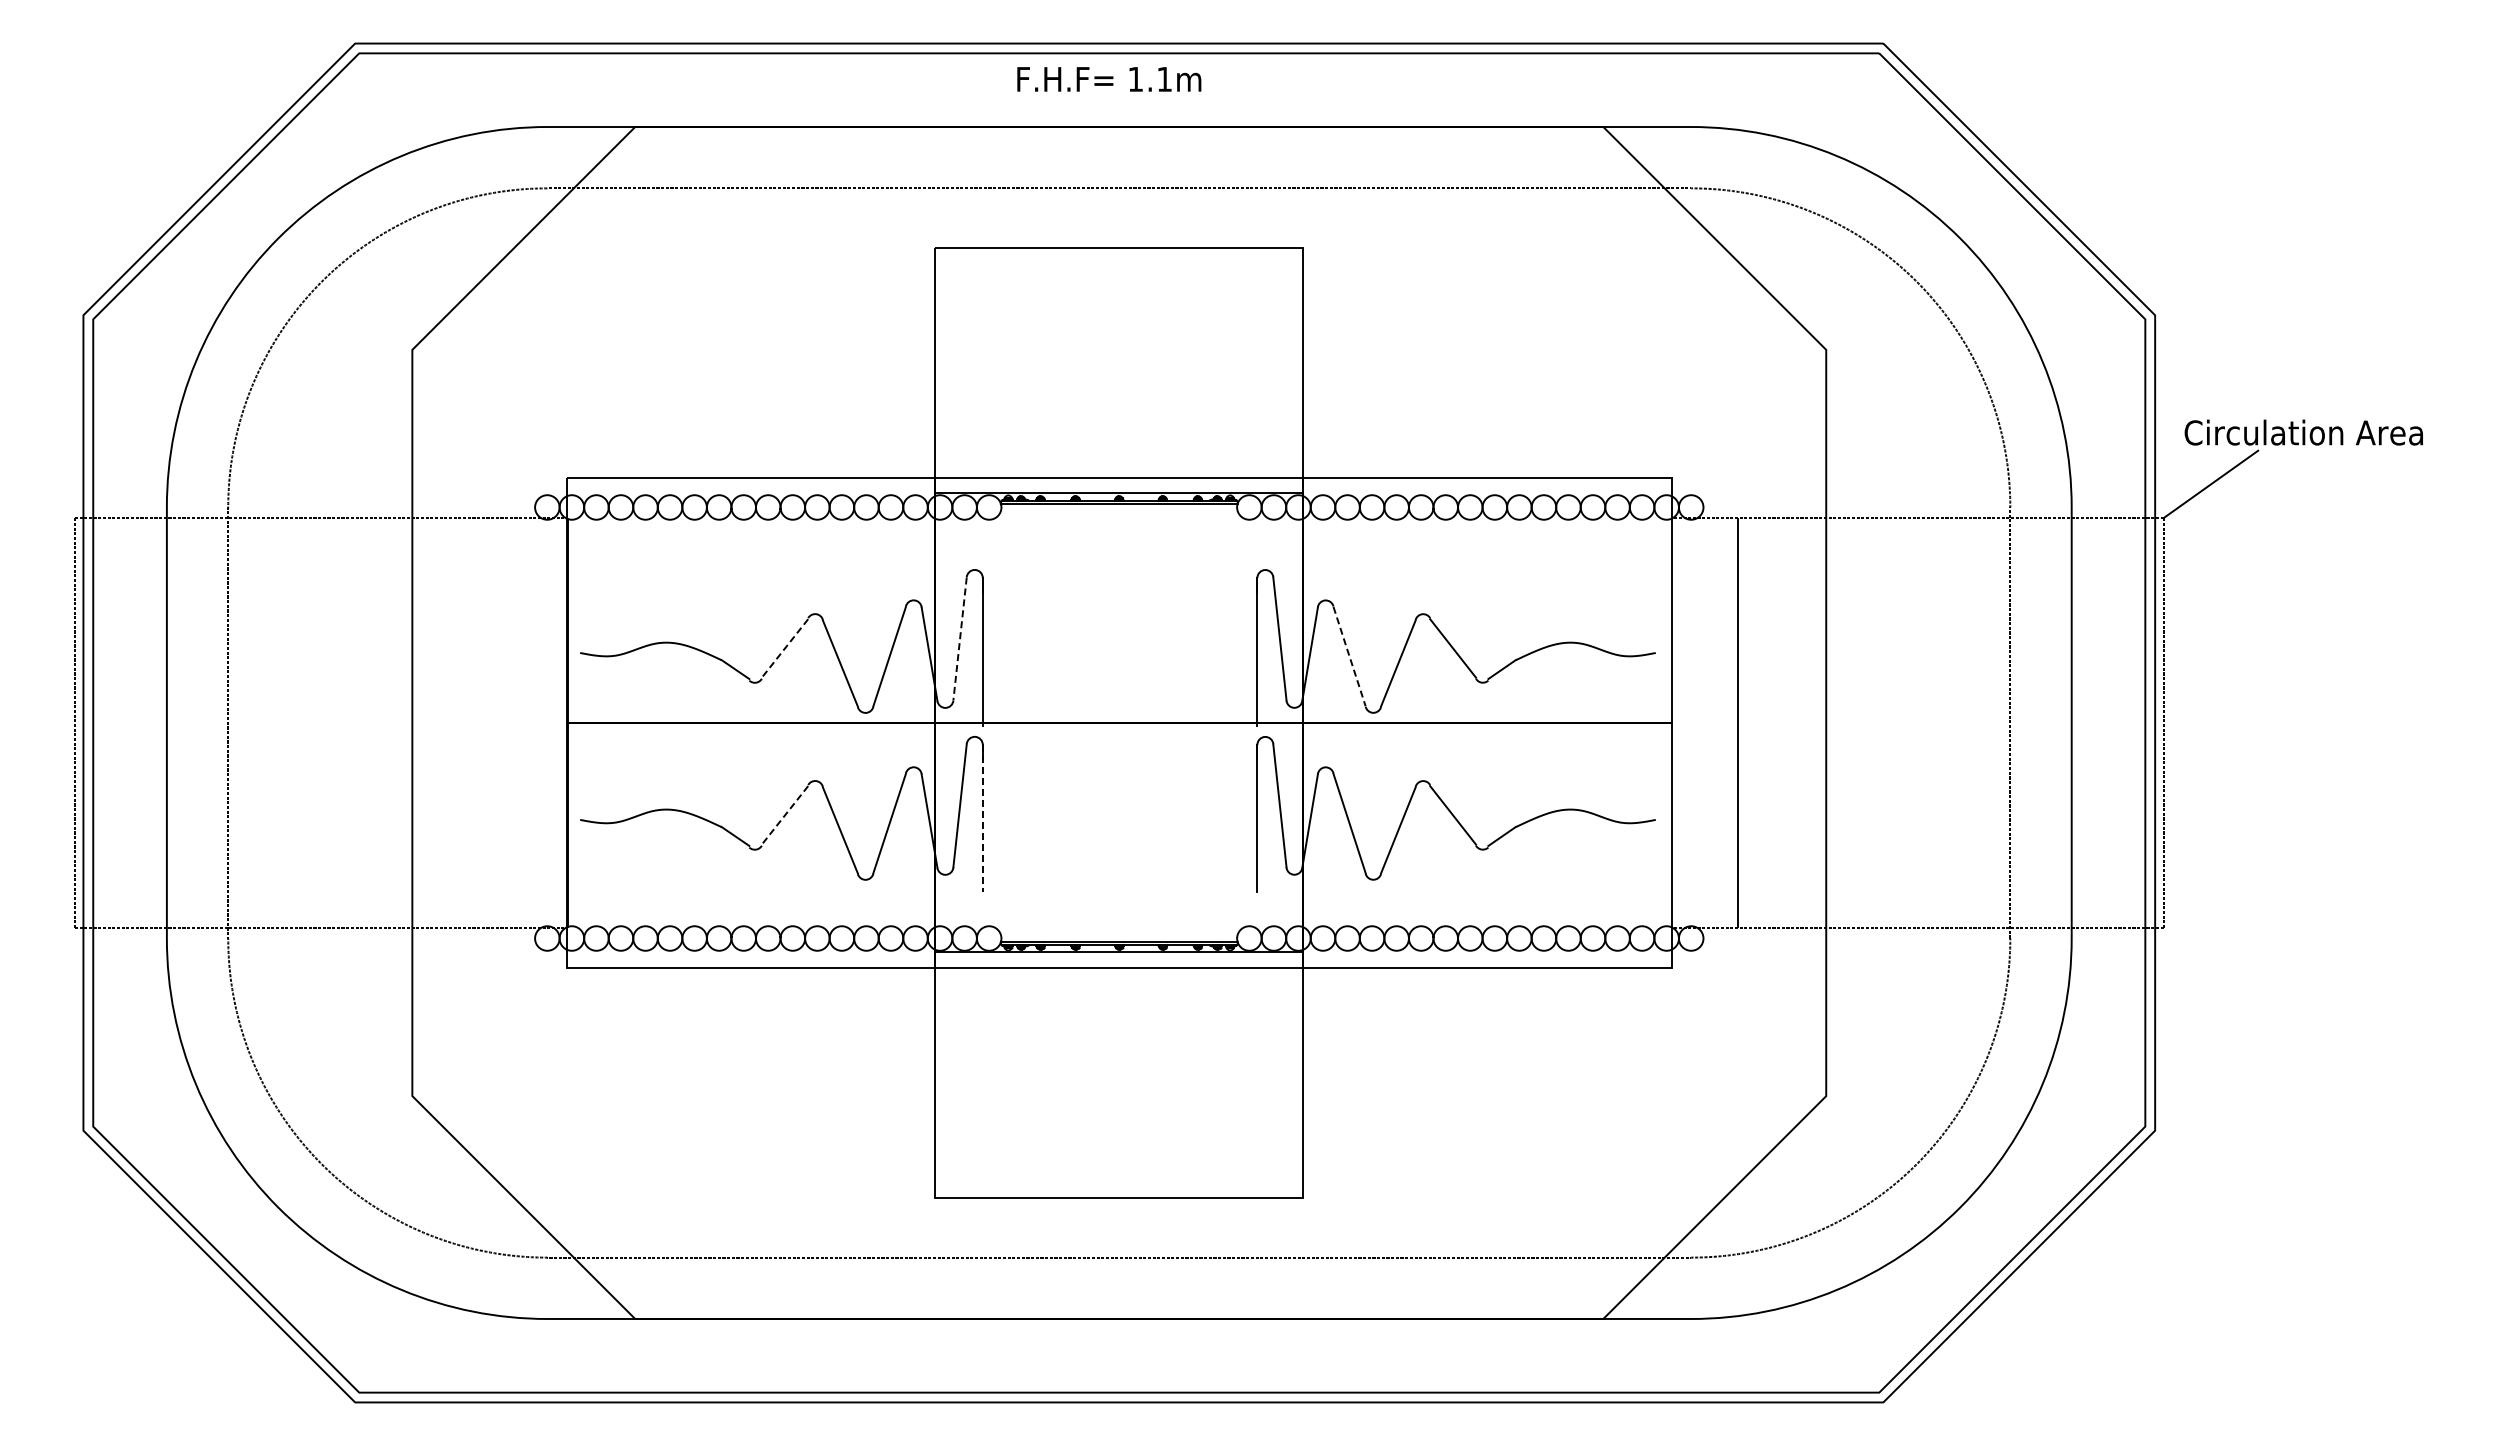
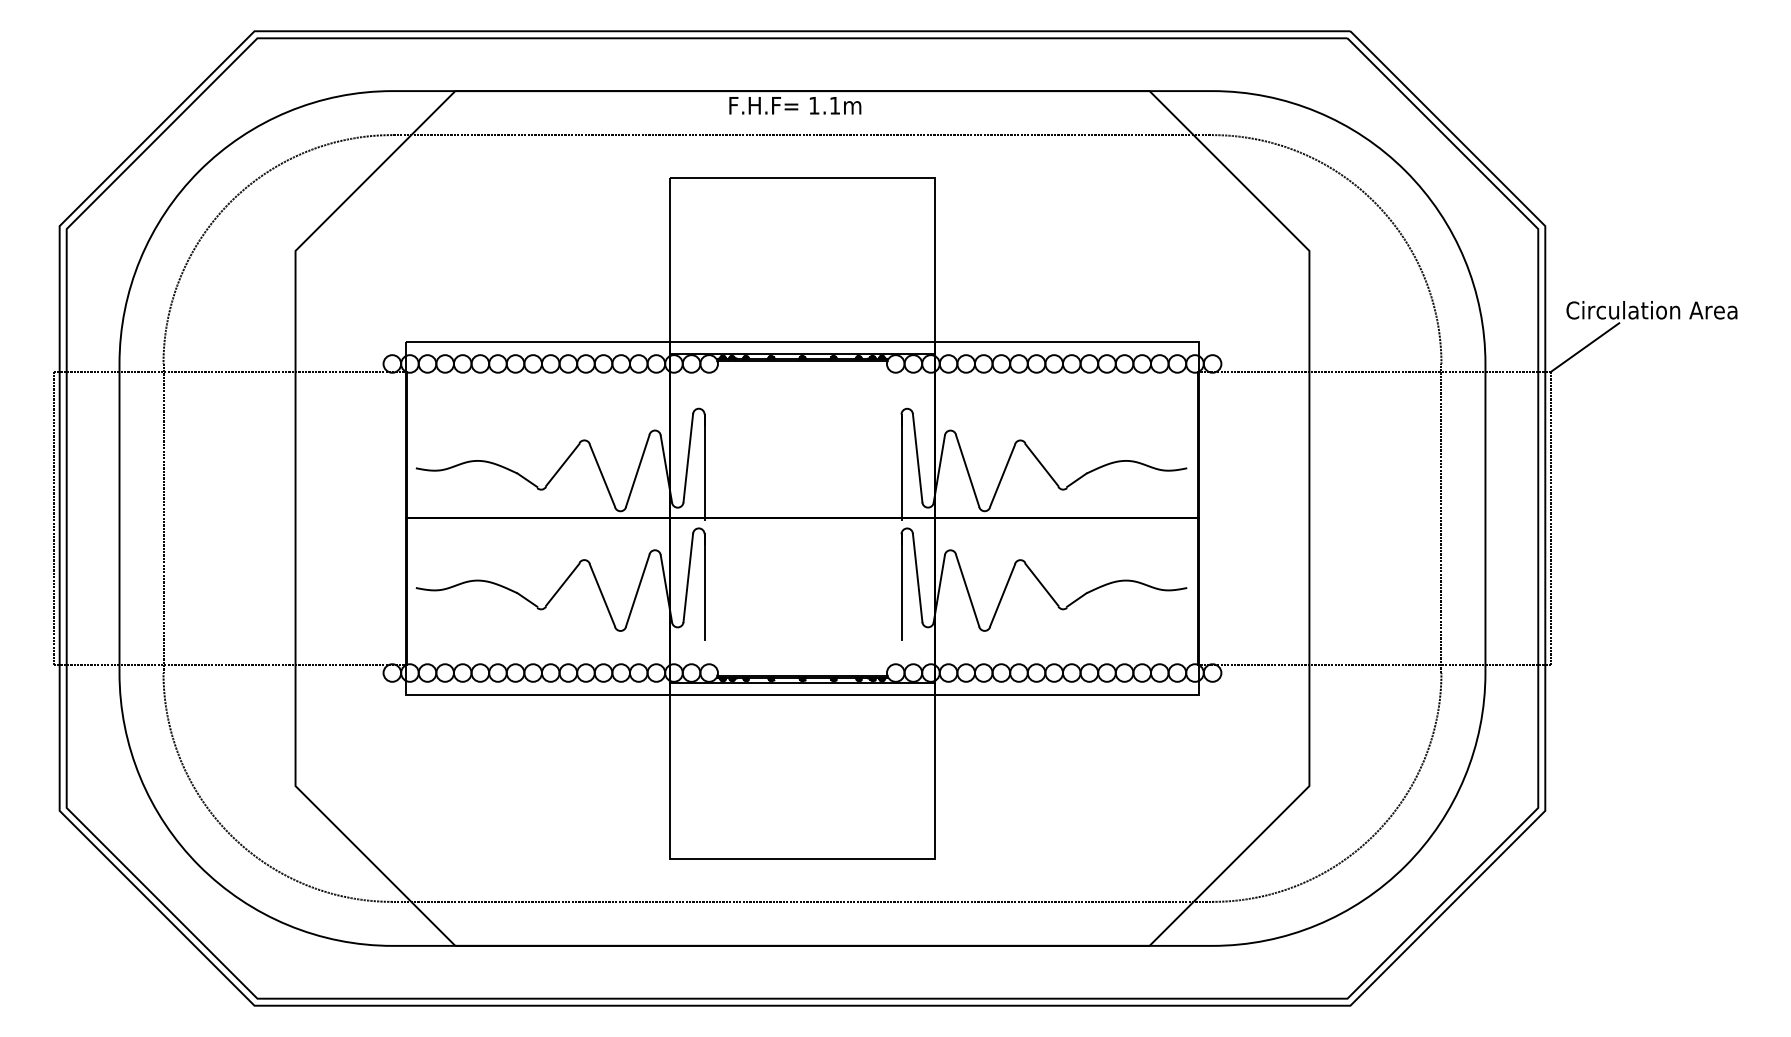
text: (1109, 79) -> (795, 105), moved
line: (960, 638) -> (688, 457), dashed -> solid
line: (784, 648) -> (562, 465), dashed -> solid
line: (1349, 657) -> (967, 471), dashed -> solid
line: (1737, 722) -> (1197, 518), moved
line: (784, 815) -> (562, 584), dashed -> solid
line: (982, 818) -> (704, 586), dashed -> solid

